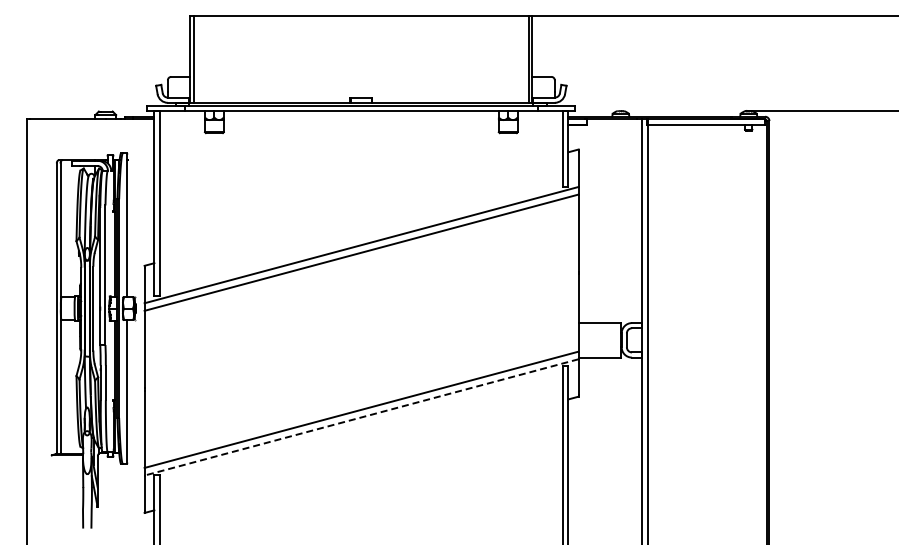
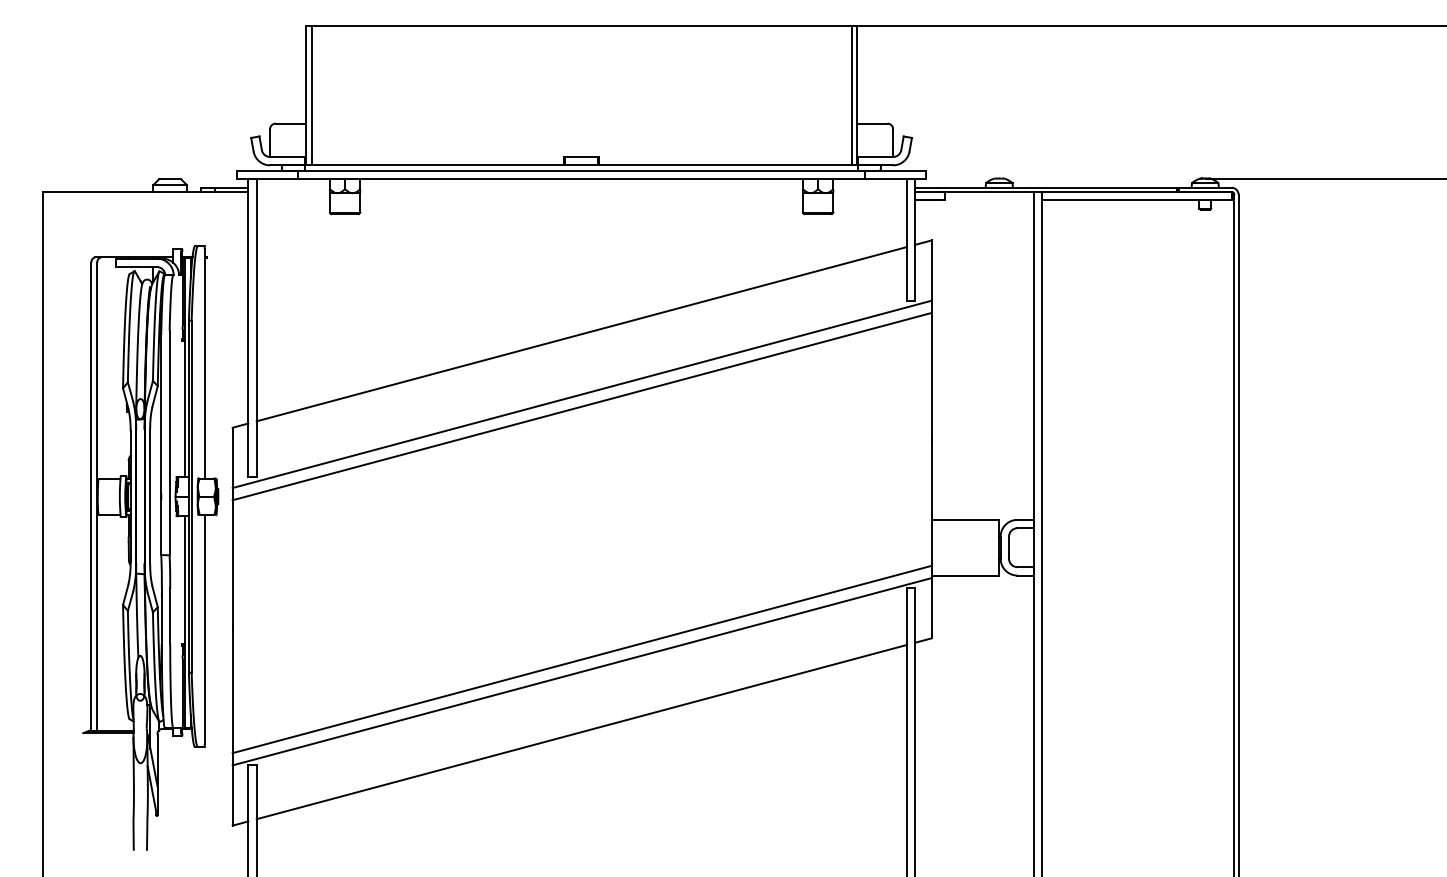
line: (361, 207) -> (581, 333), added
line: (361, 417) -> (581, 671), dashed -> solid
line: (361, 454) -> (581, 731), added

